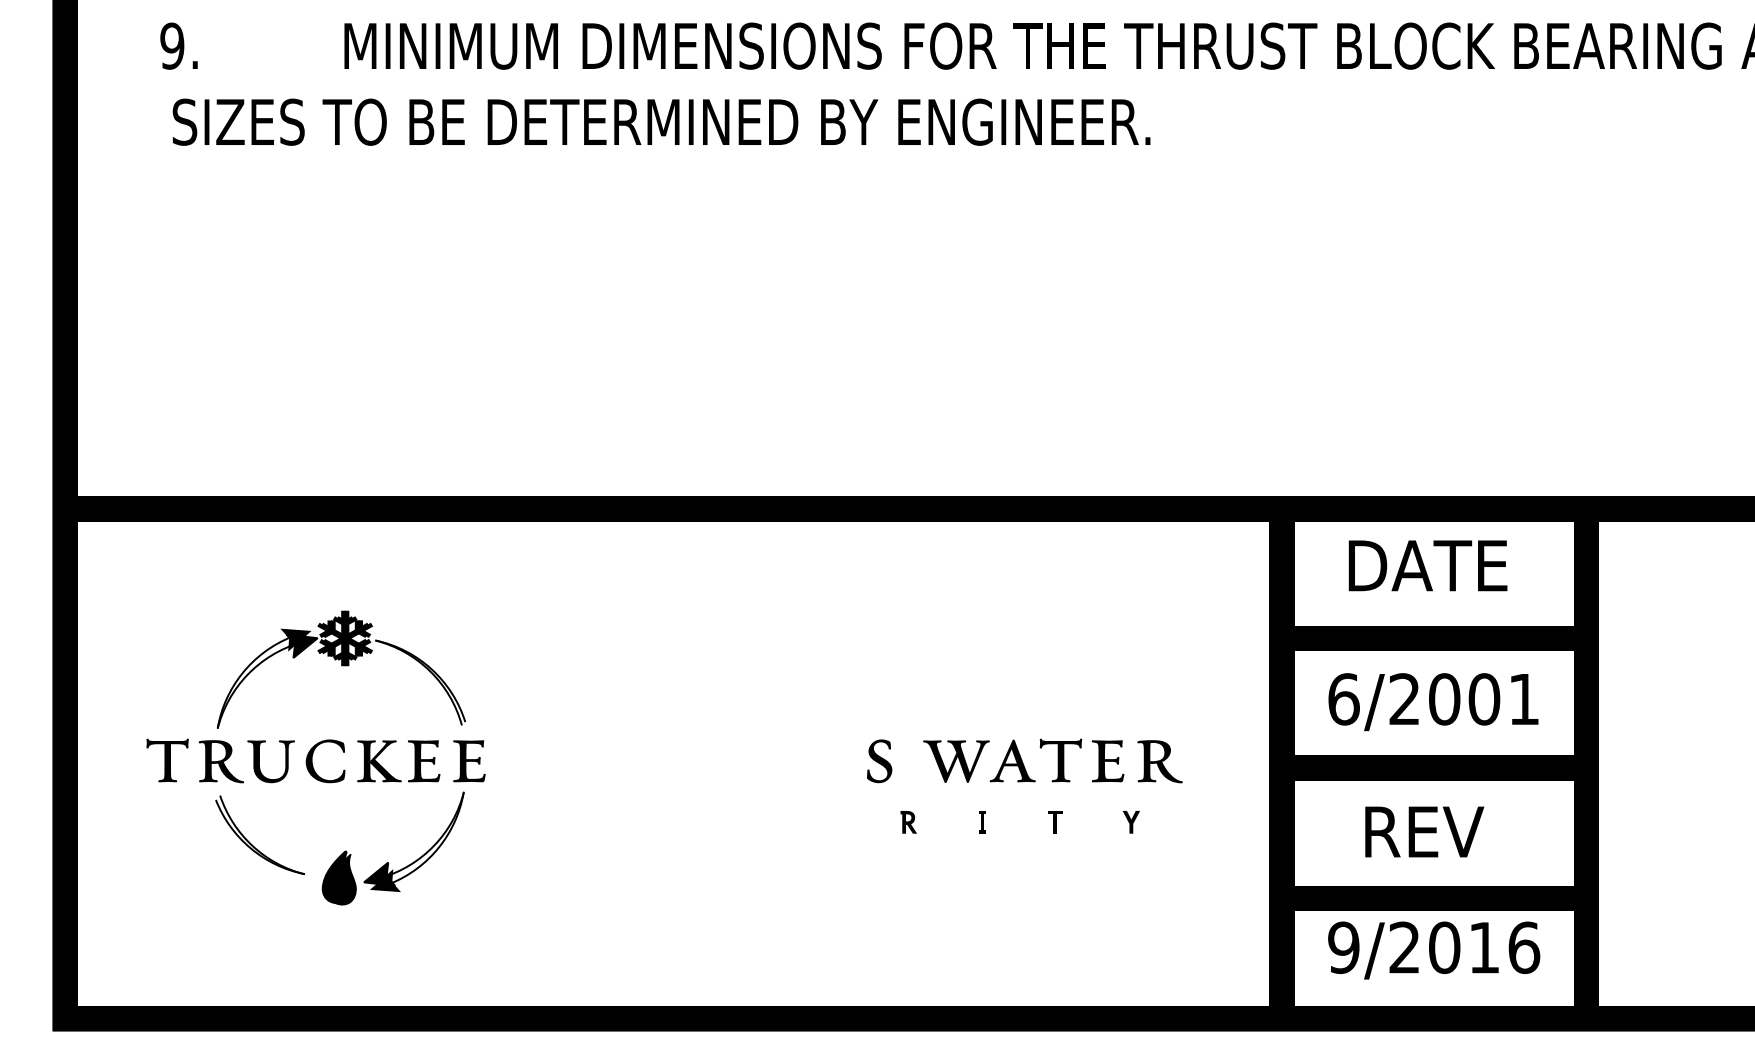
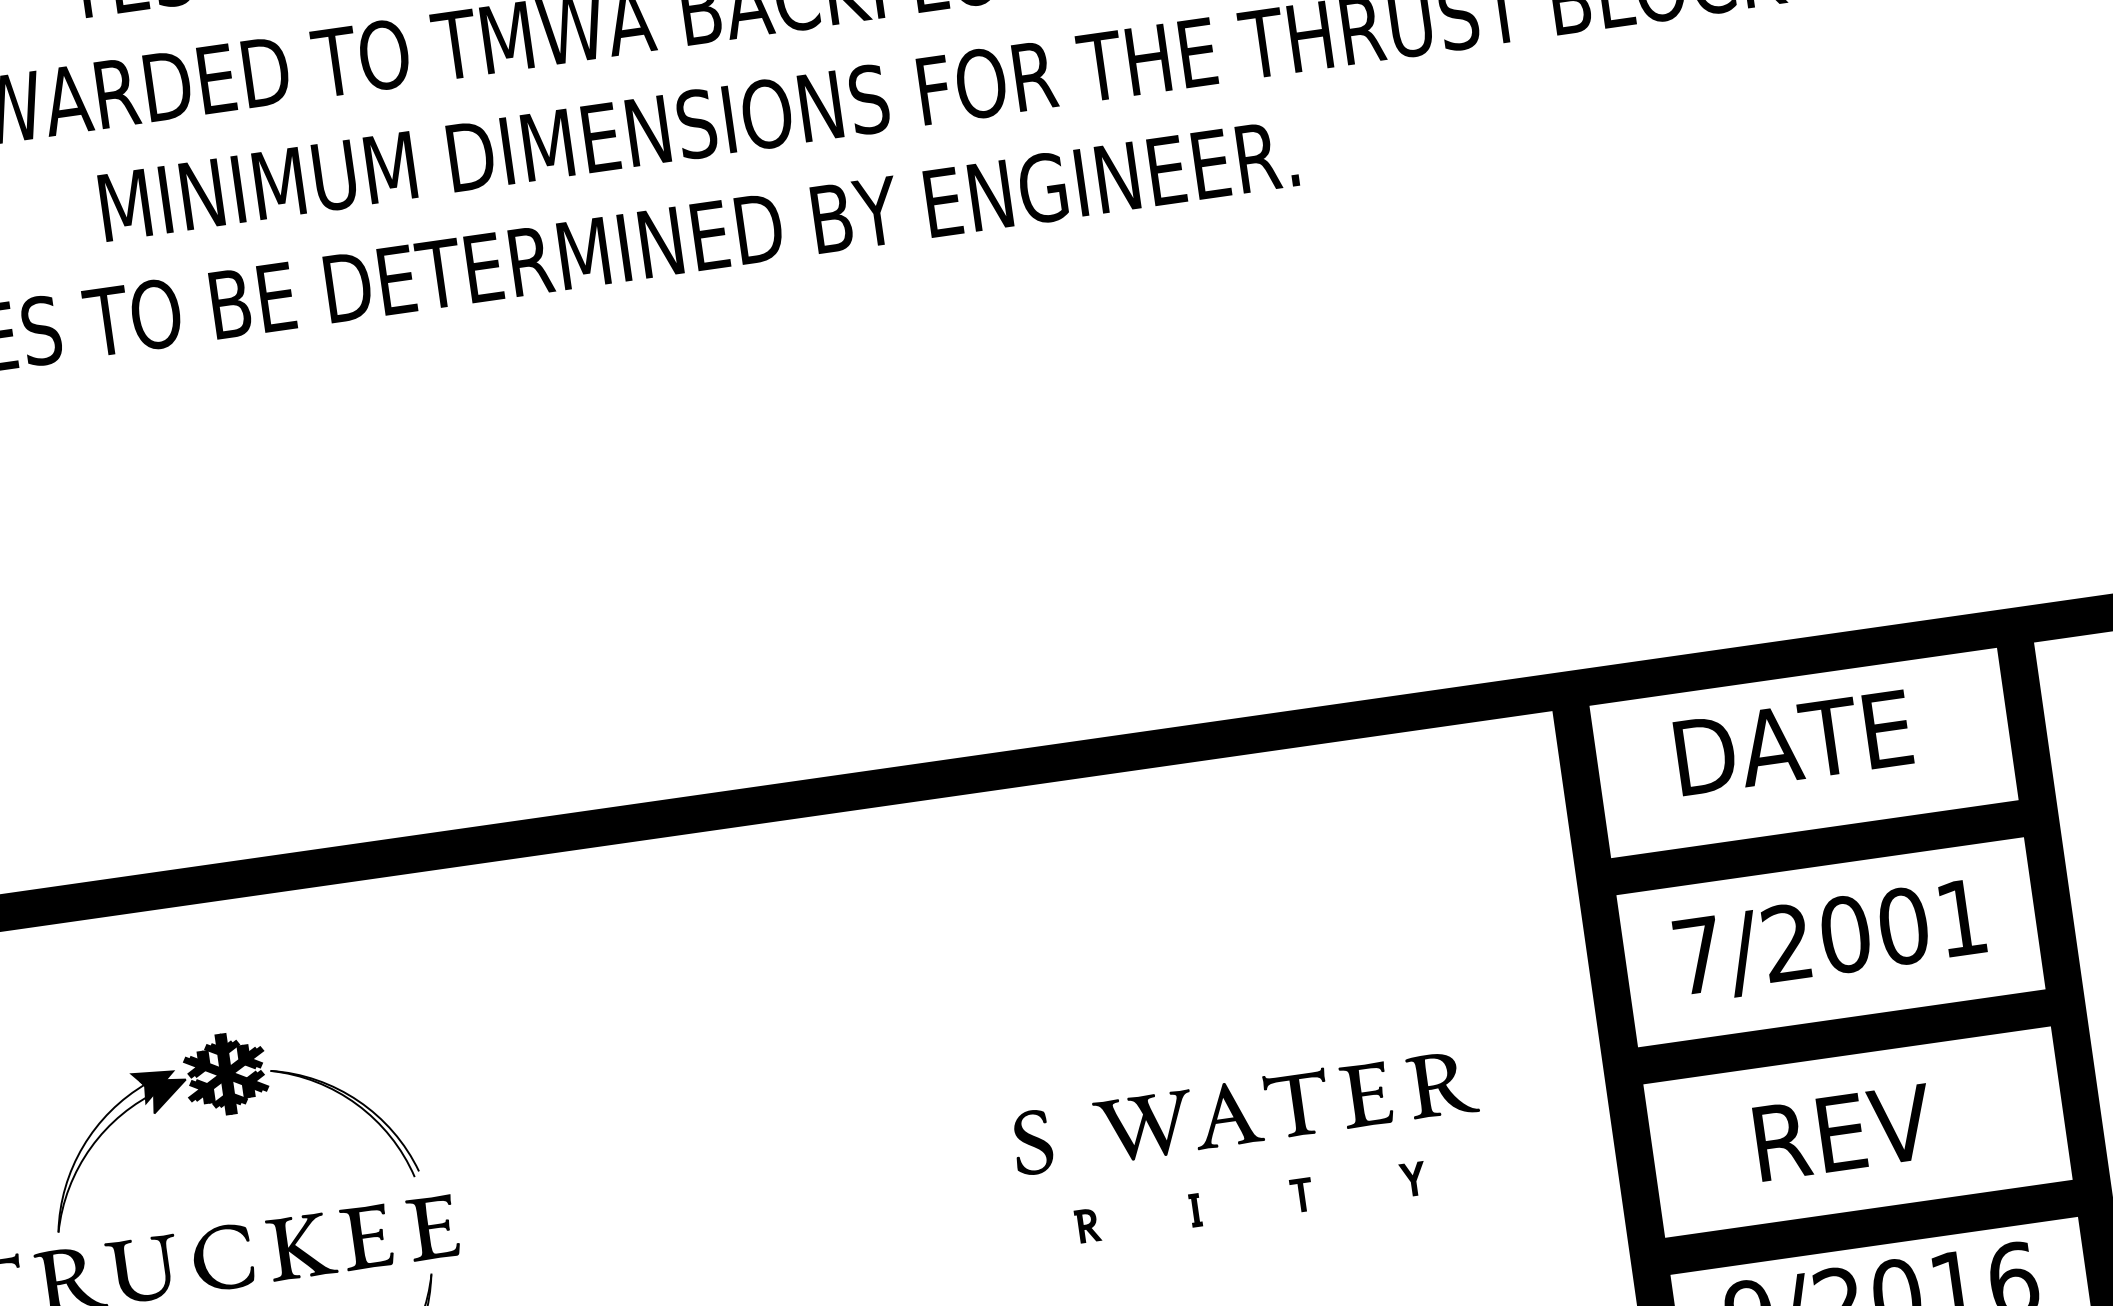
text: (1343, 699) -> (1697, 955), 6/2001 -> 7/2001

